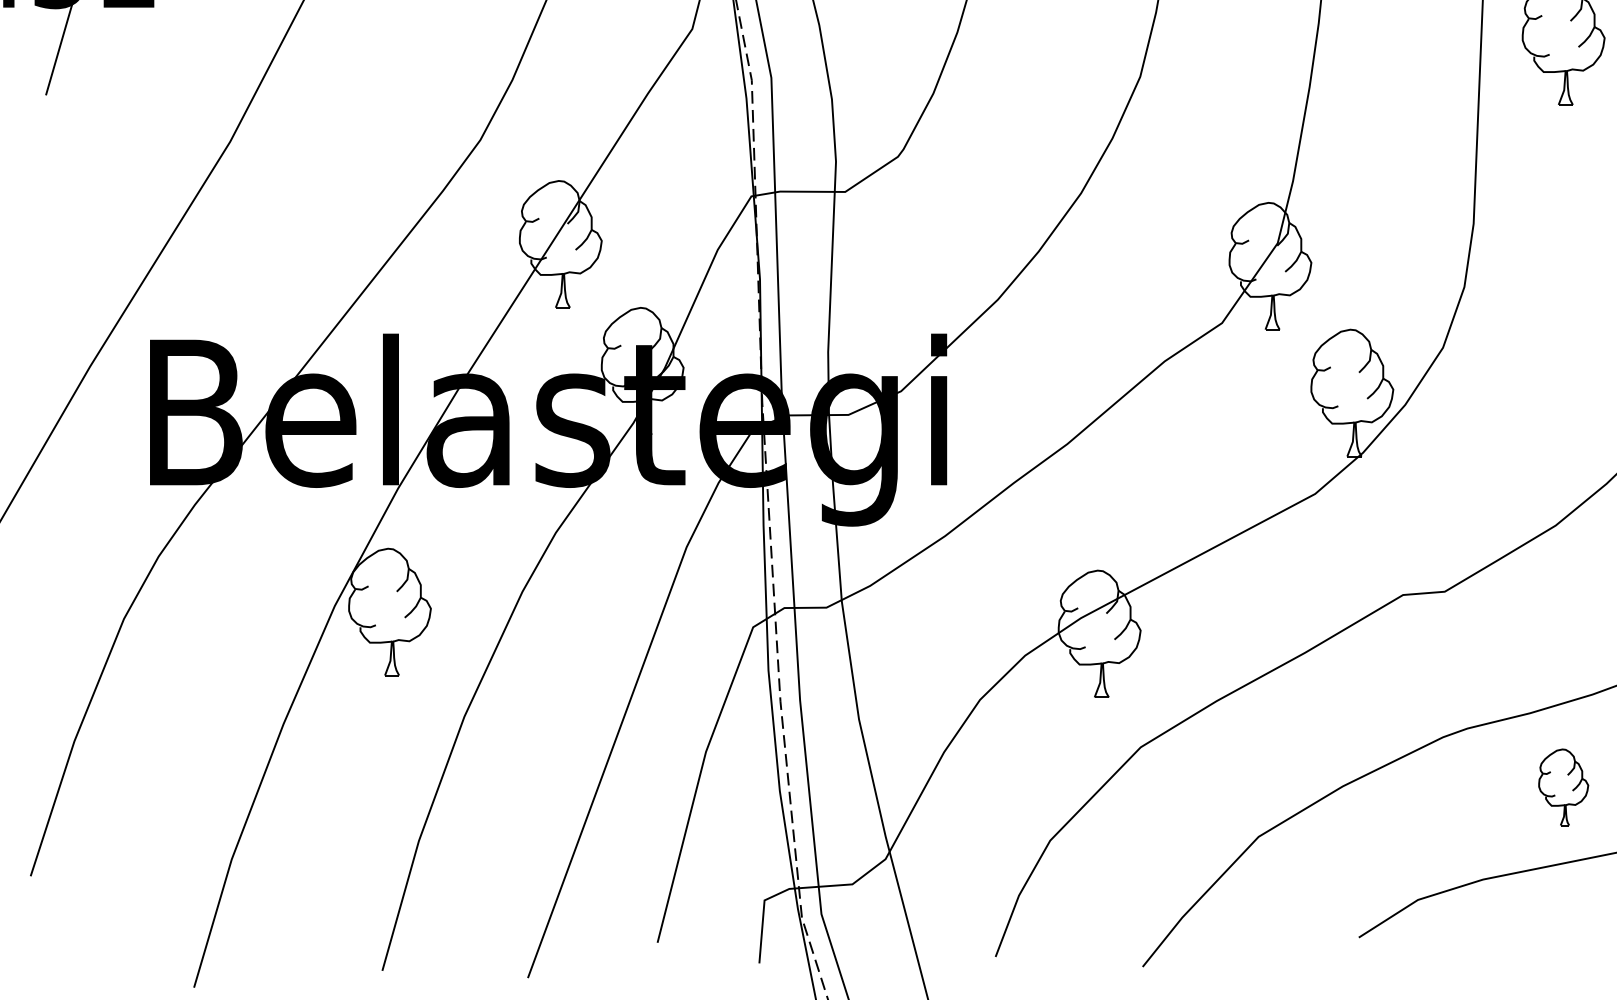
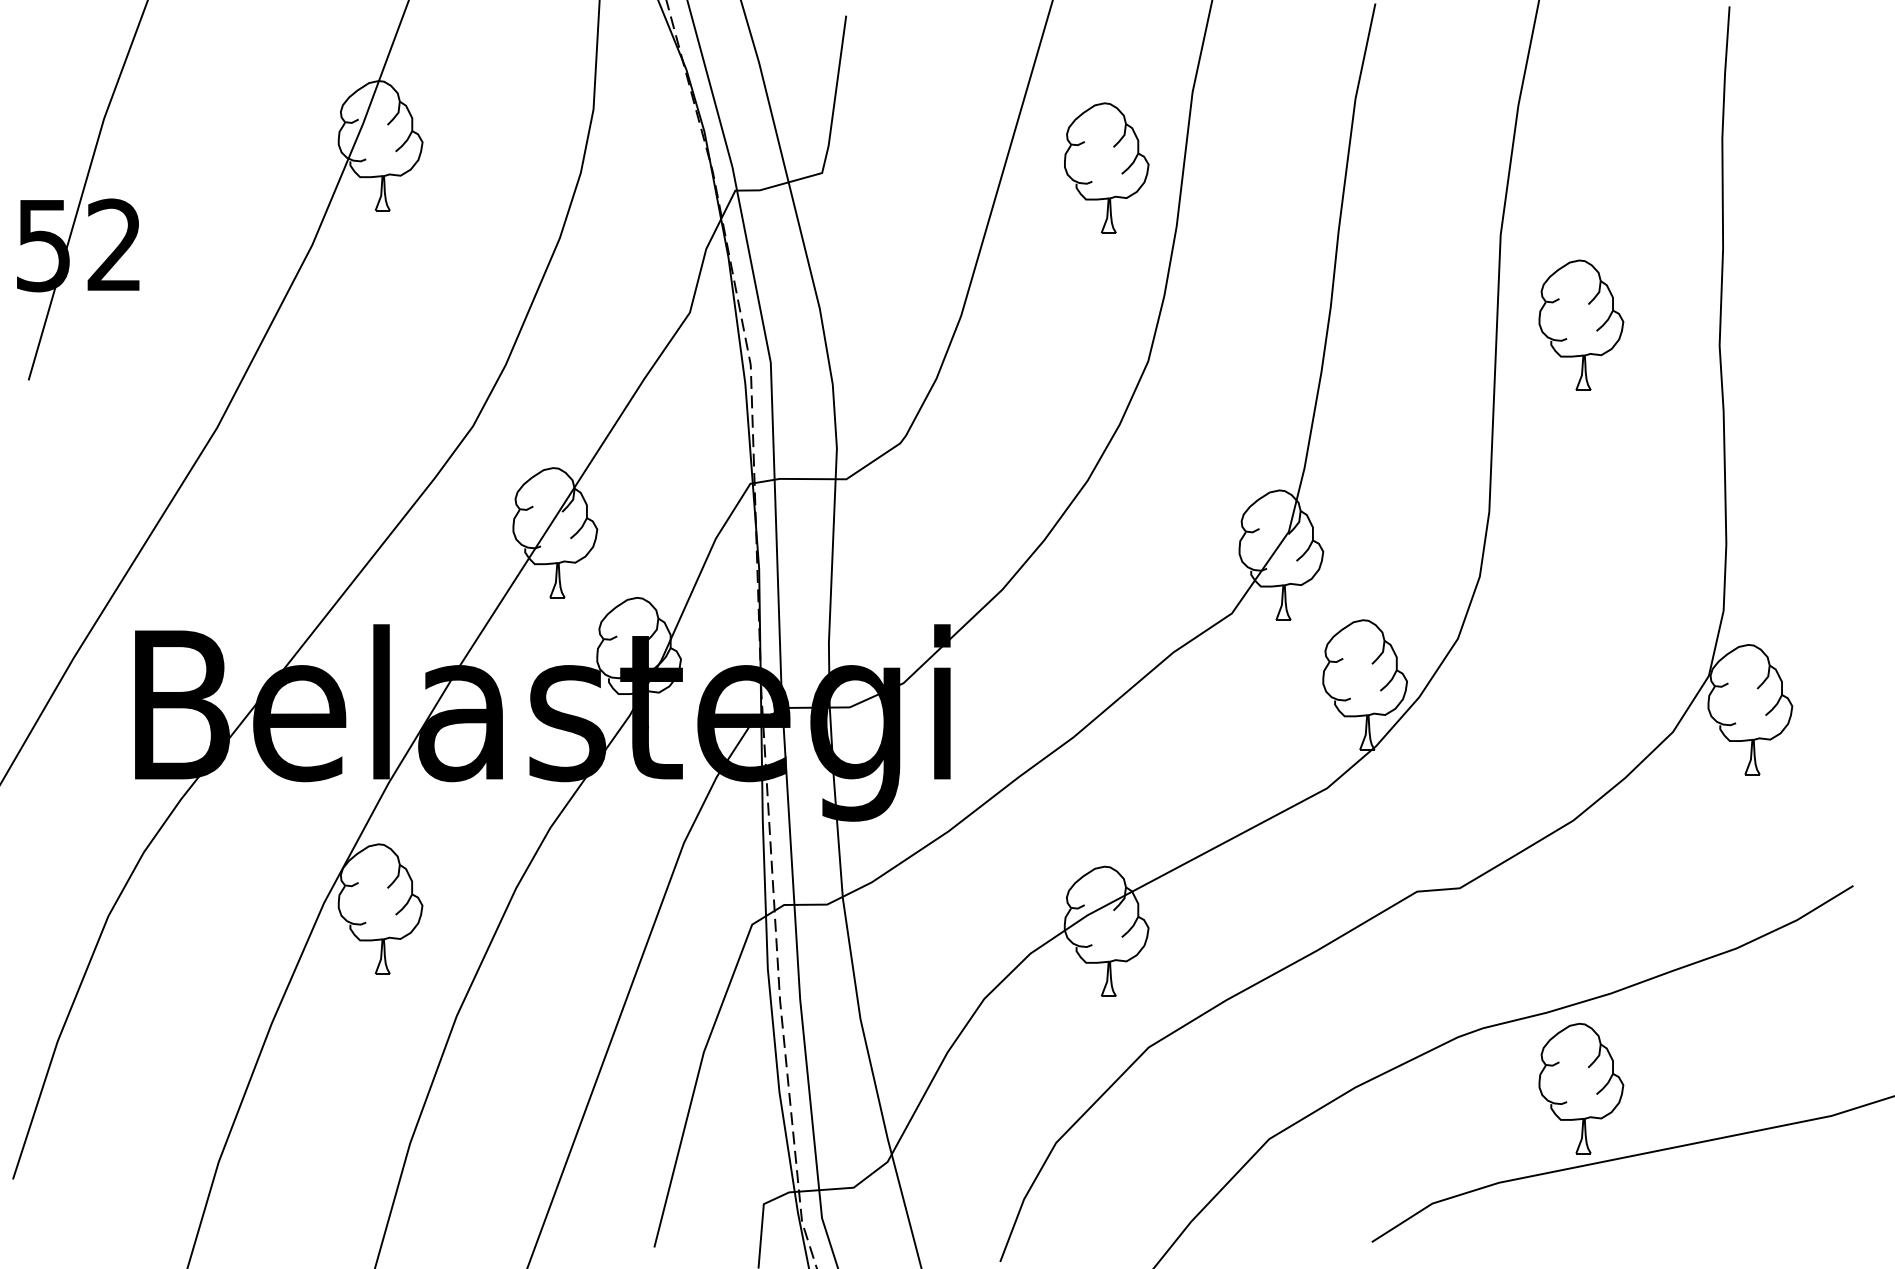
part: (1563, 787) -> (1581, 1088), size x1.67

